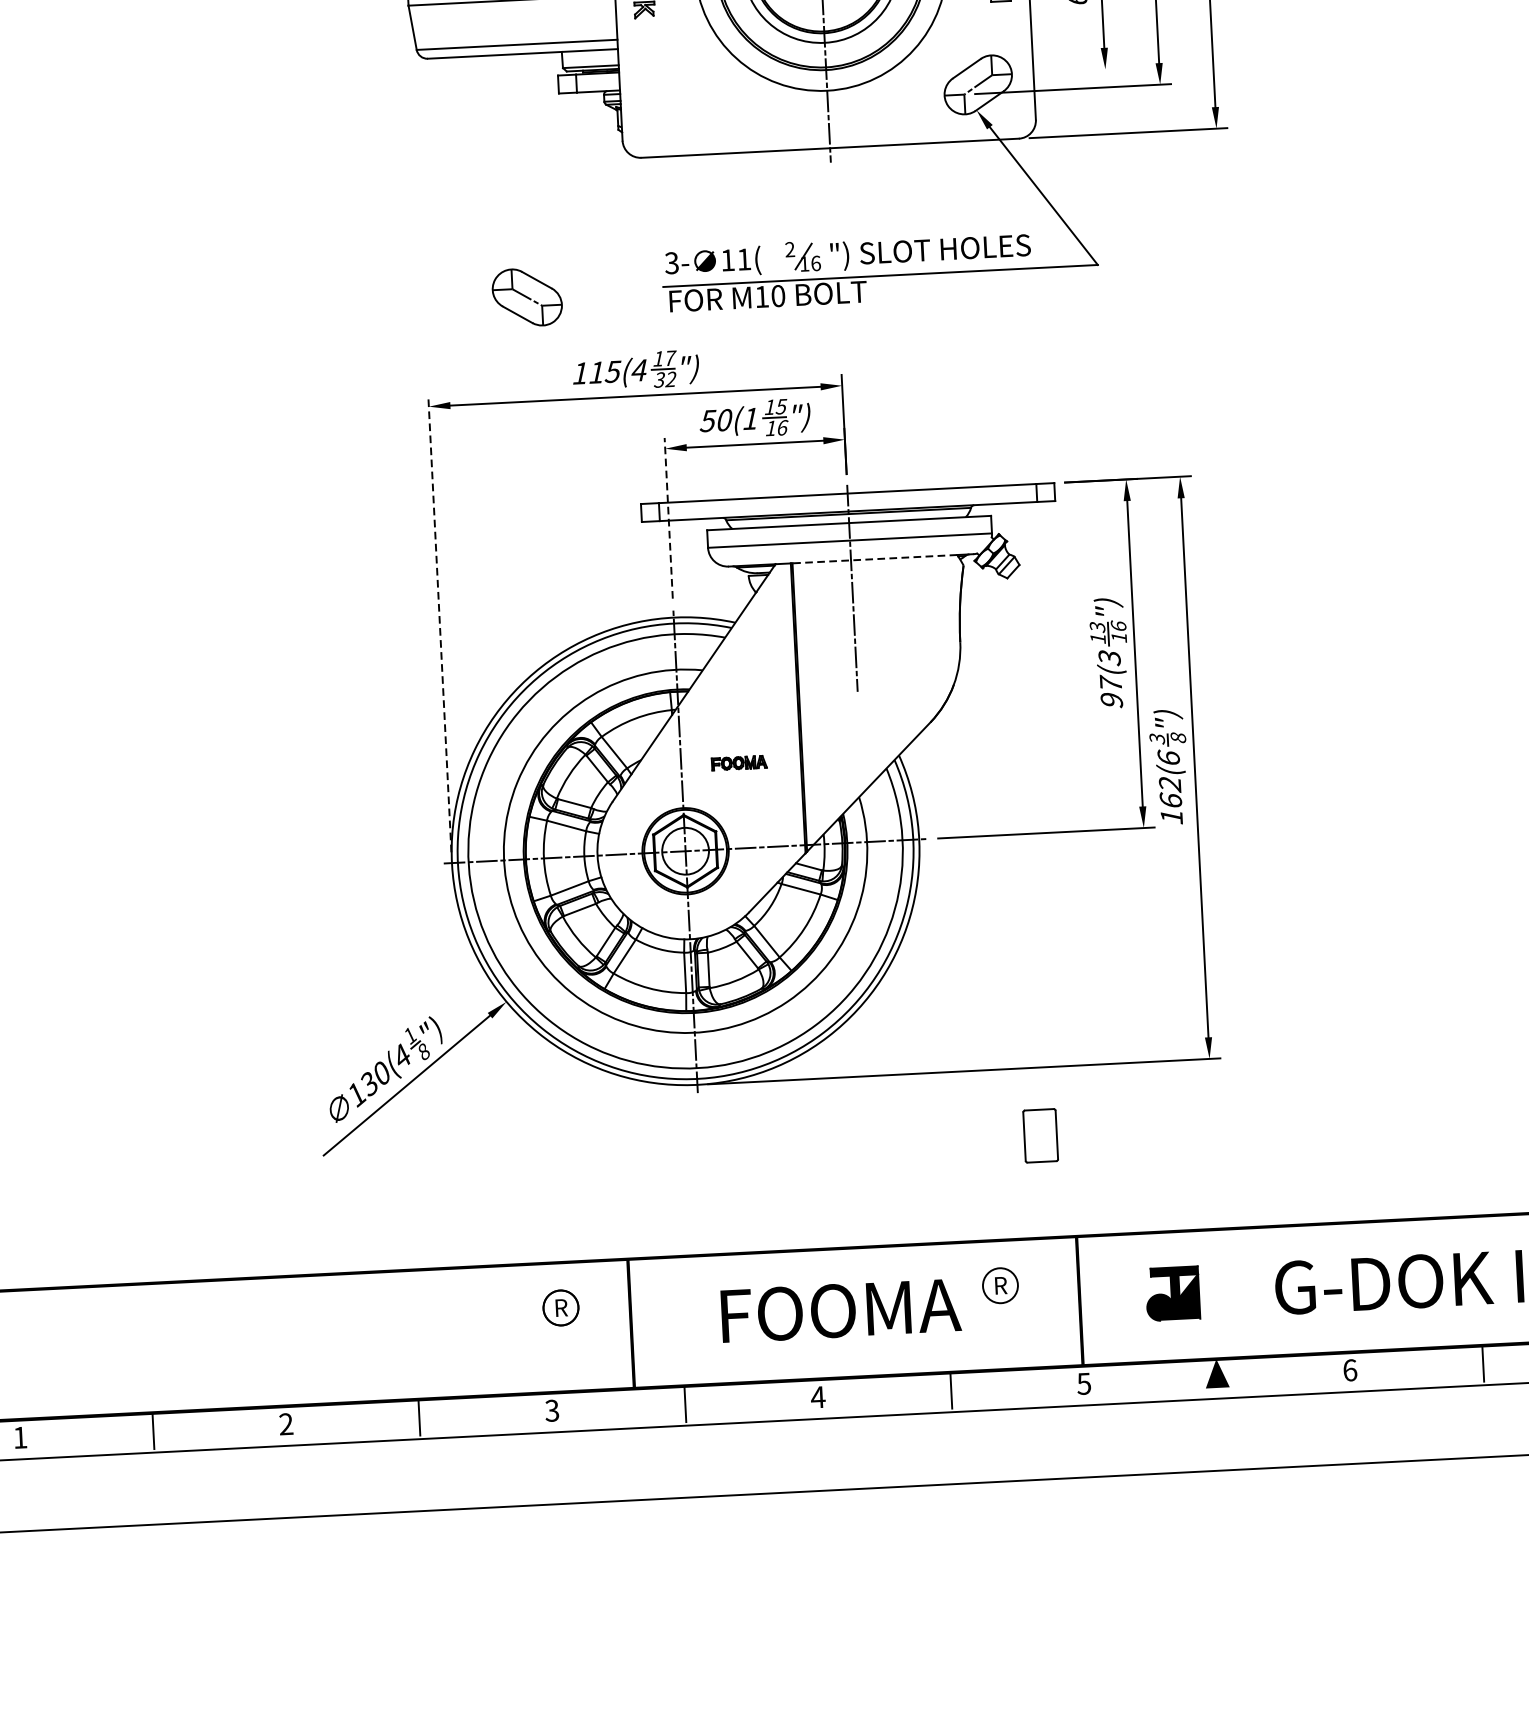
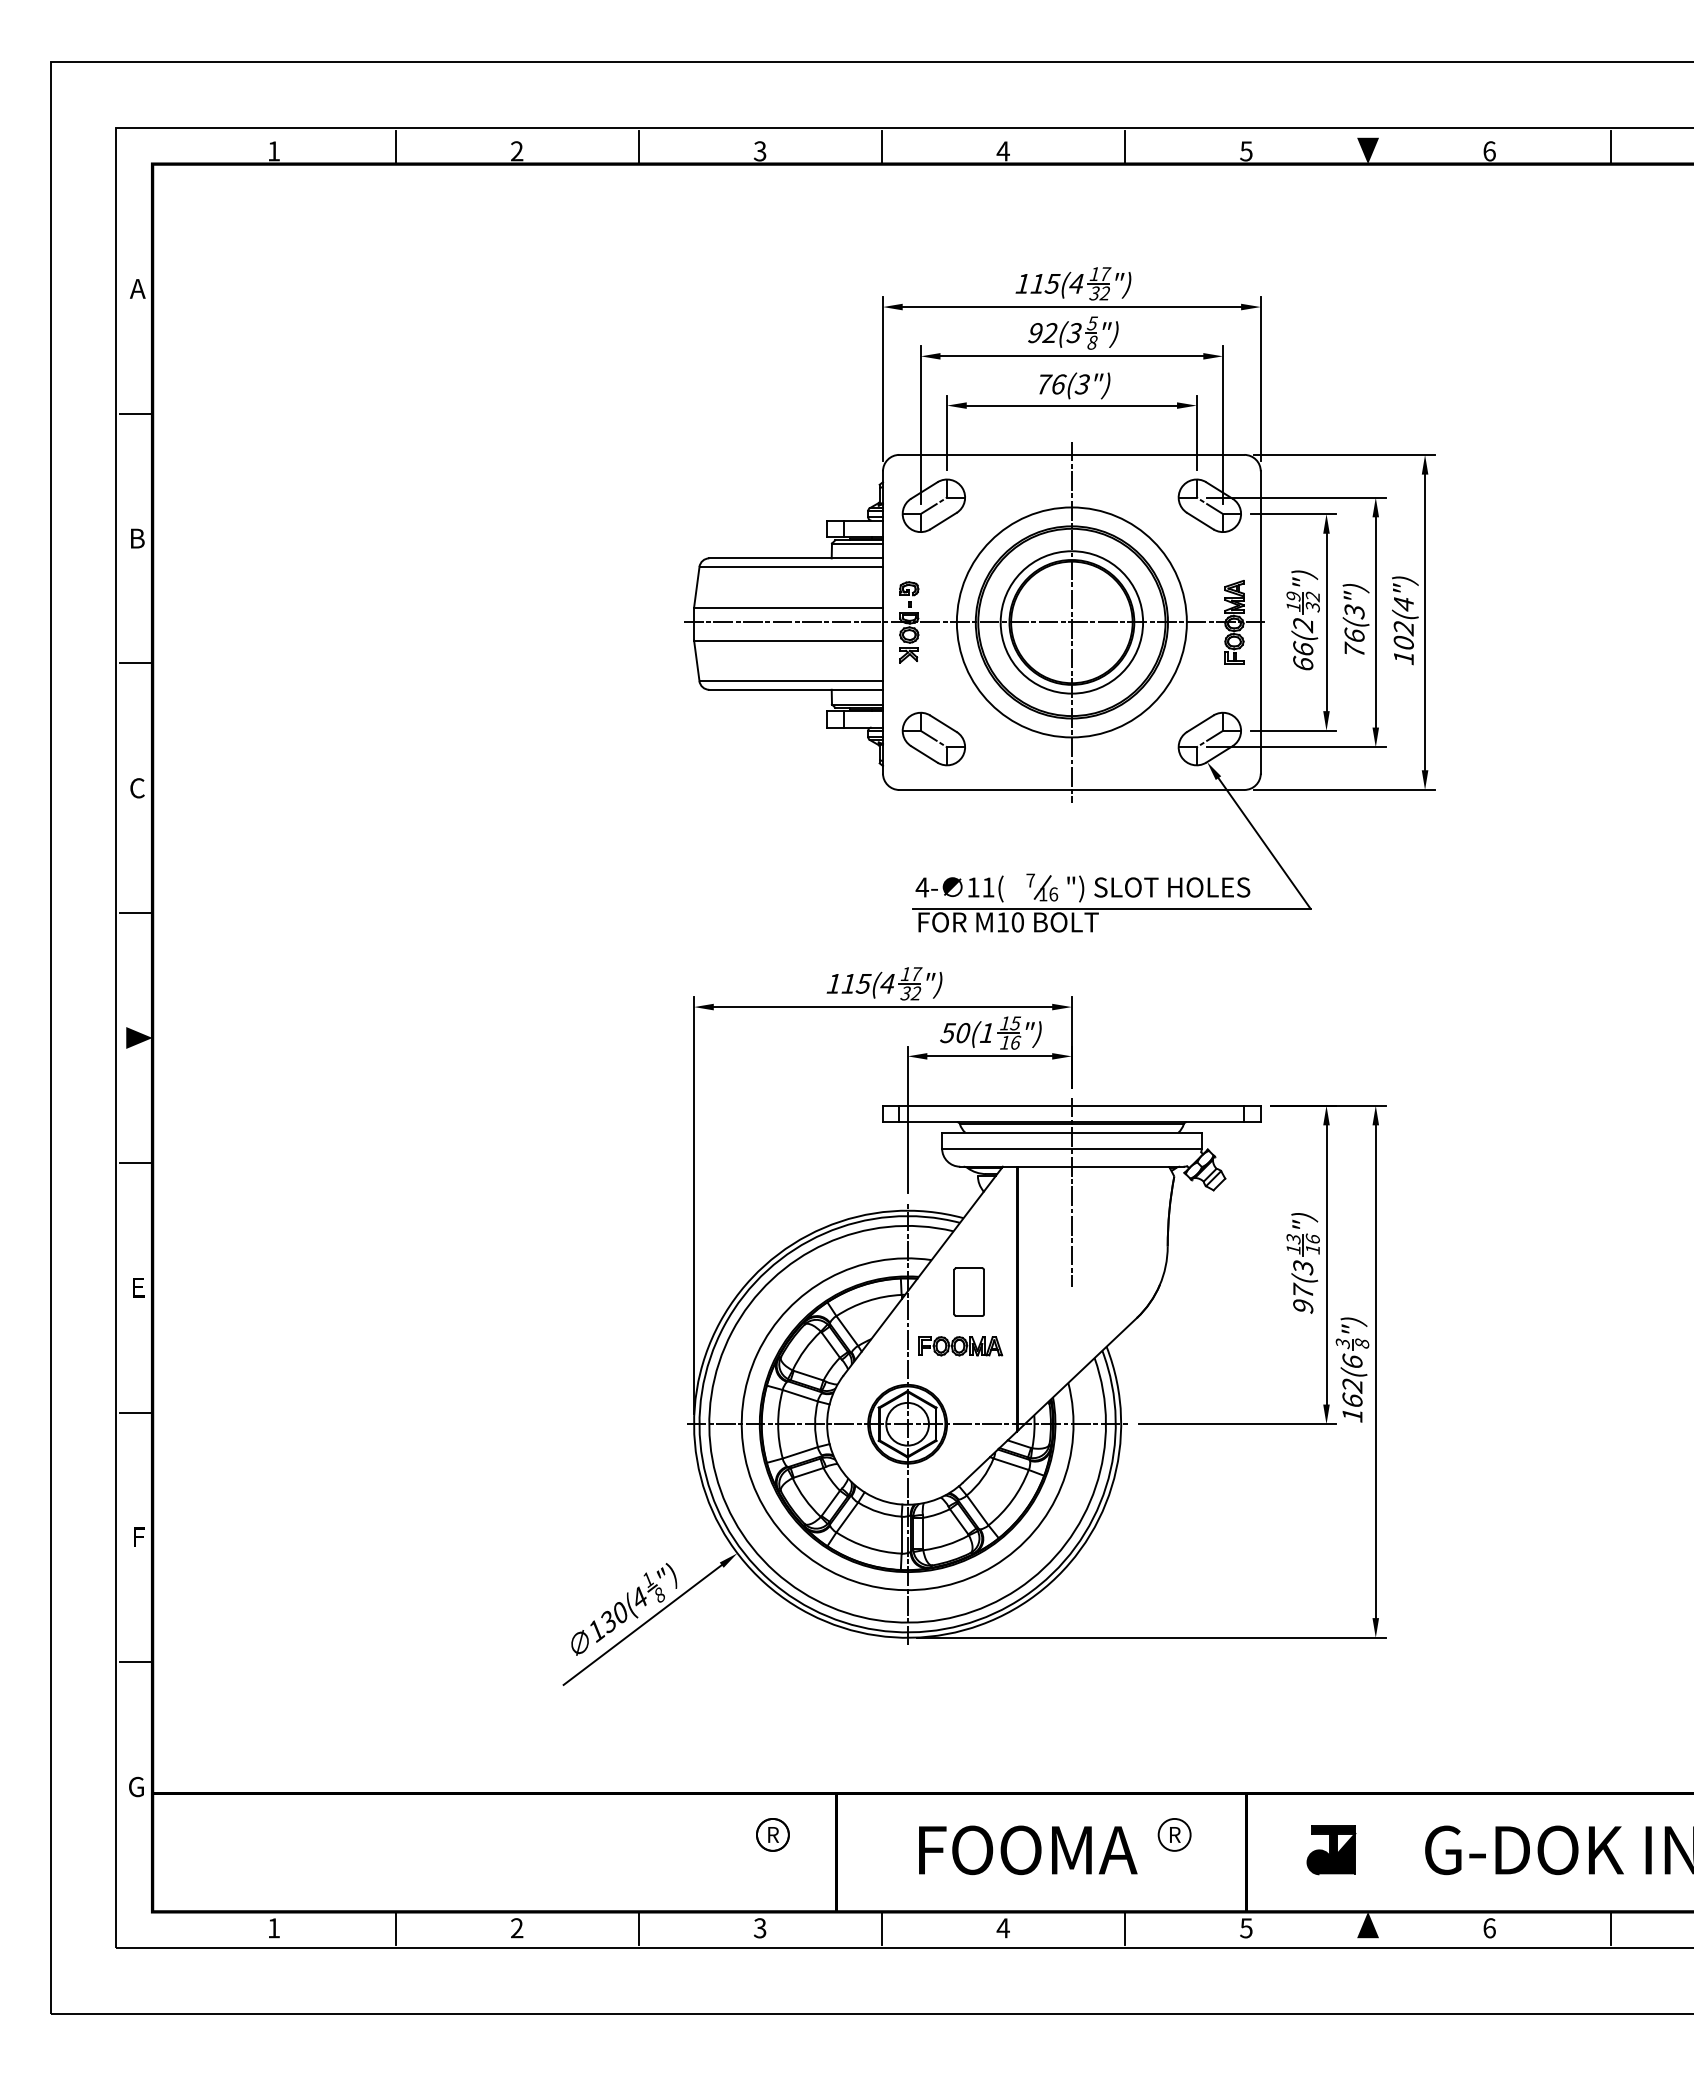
line: (1069, 70) -> (1293, 730), added
text: (789, 249) -> (1030, 880), 2 -> 7
text: (671, 263) -> (921, 887), 3- -> 4-
part: (526, 296) -> (933, 738), moved
line: (668, 517) -> (907, 1119), dashed -> solid
line: (874, 558) -> (1093, 1166), dashed -> solid
line: (440, 623) -> (694, 1205), dashed -> solid
part: (739, 763) -> (960, 1346), size x1.67
part: (1039, 1135) -> (968, 1291), moved

